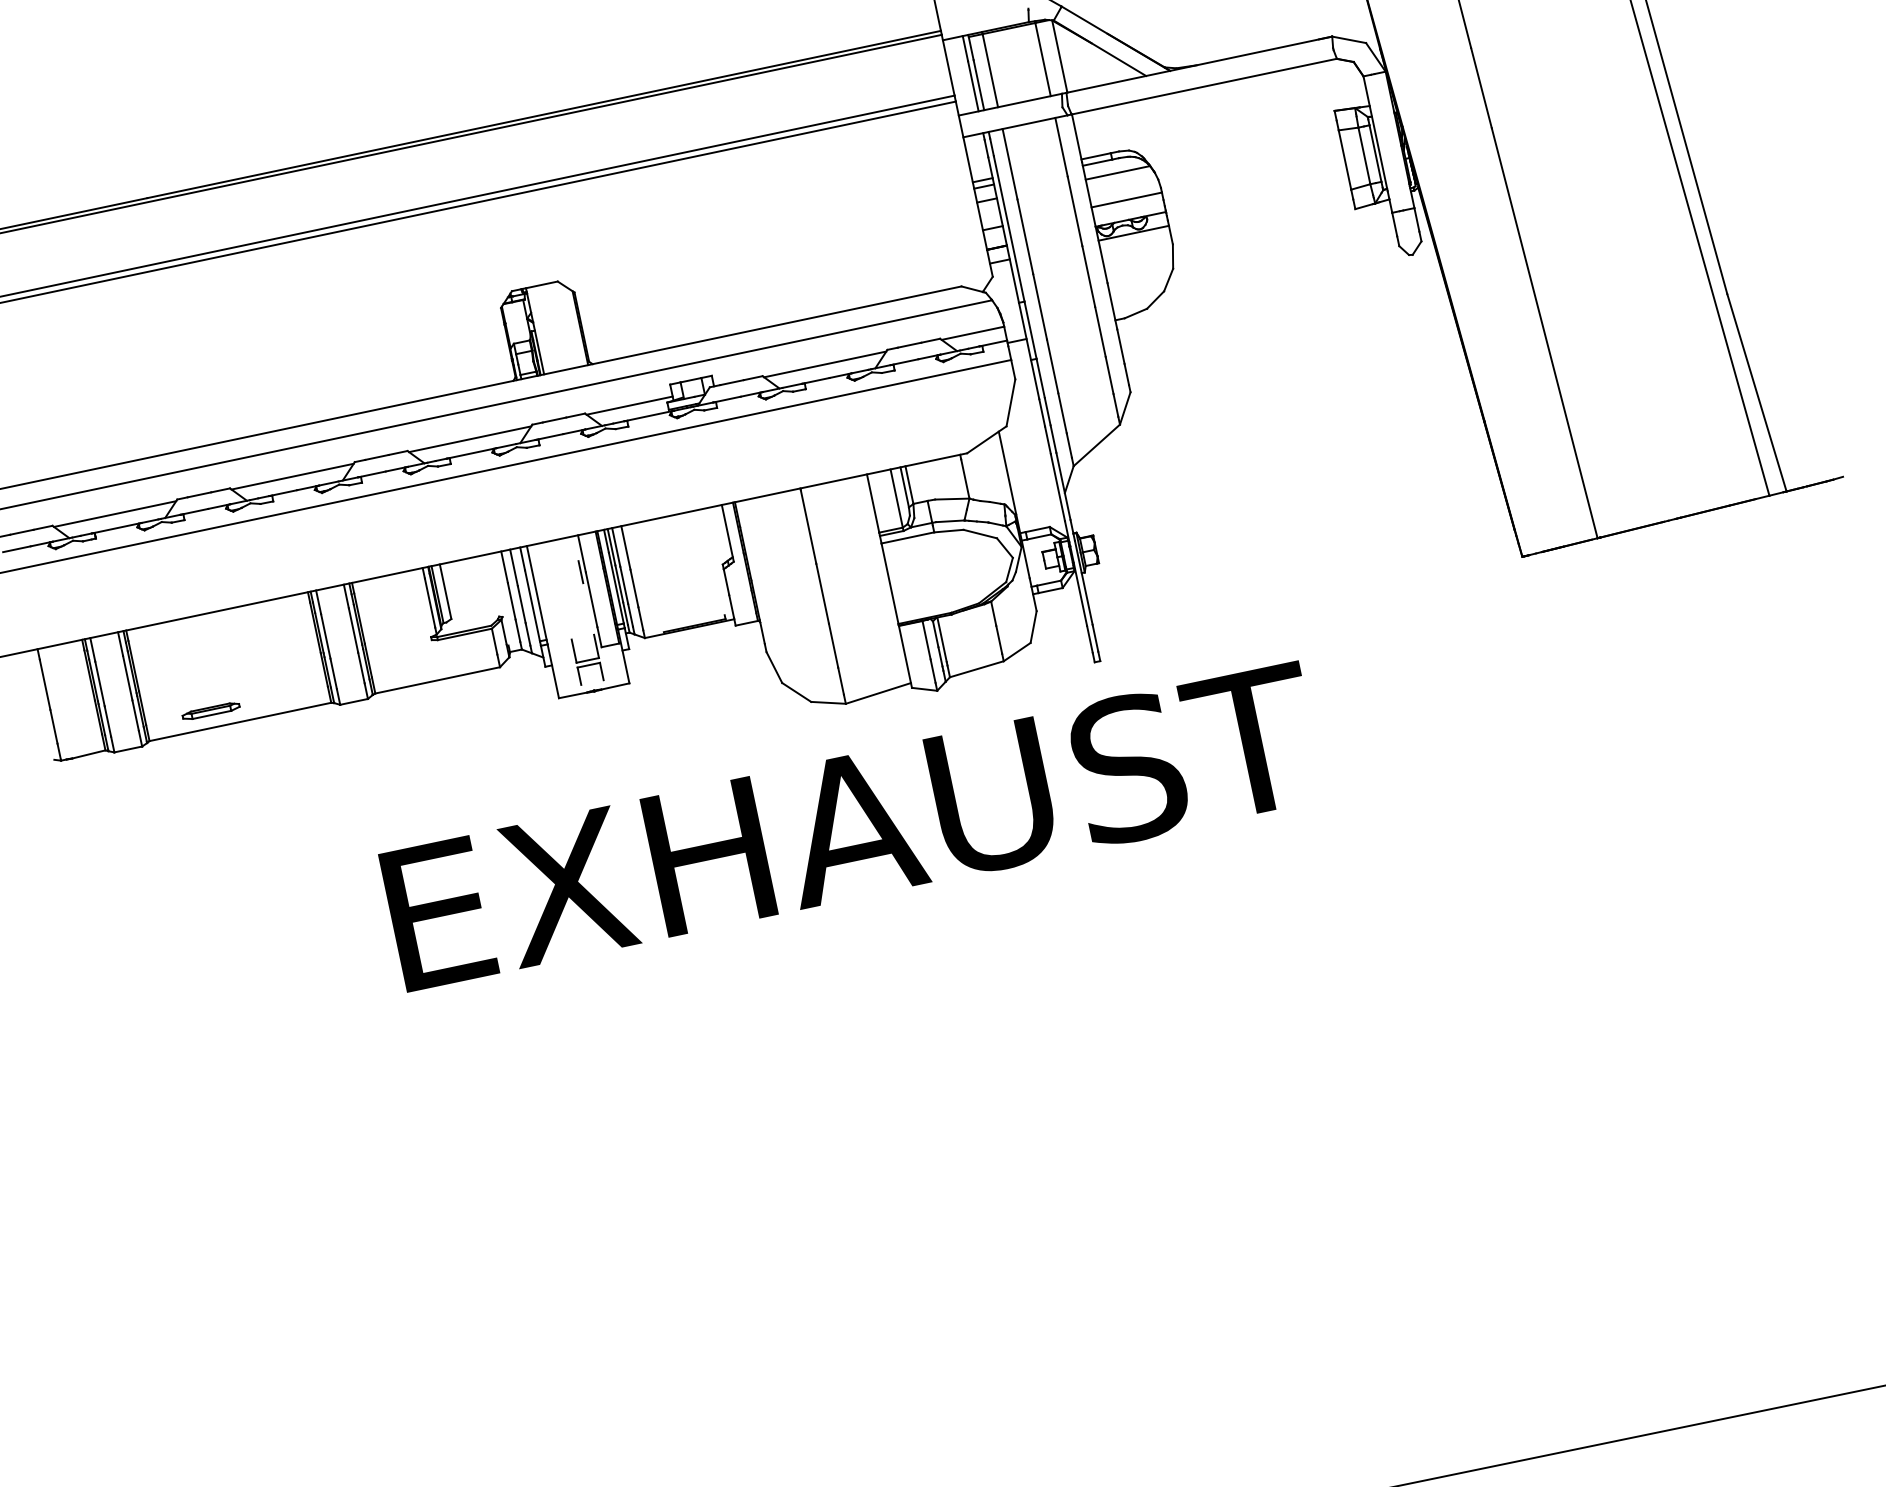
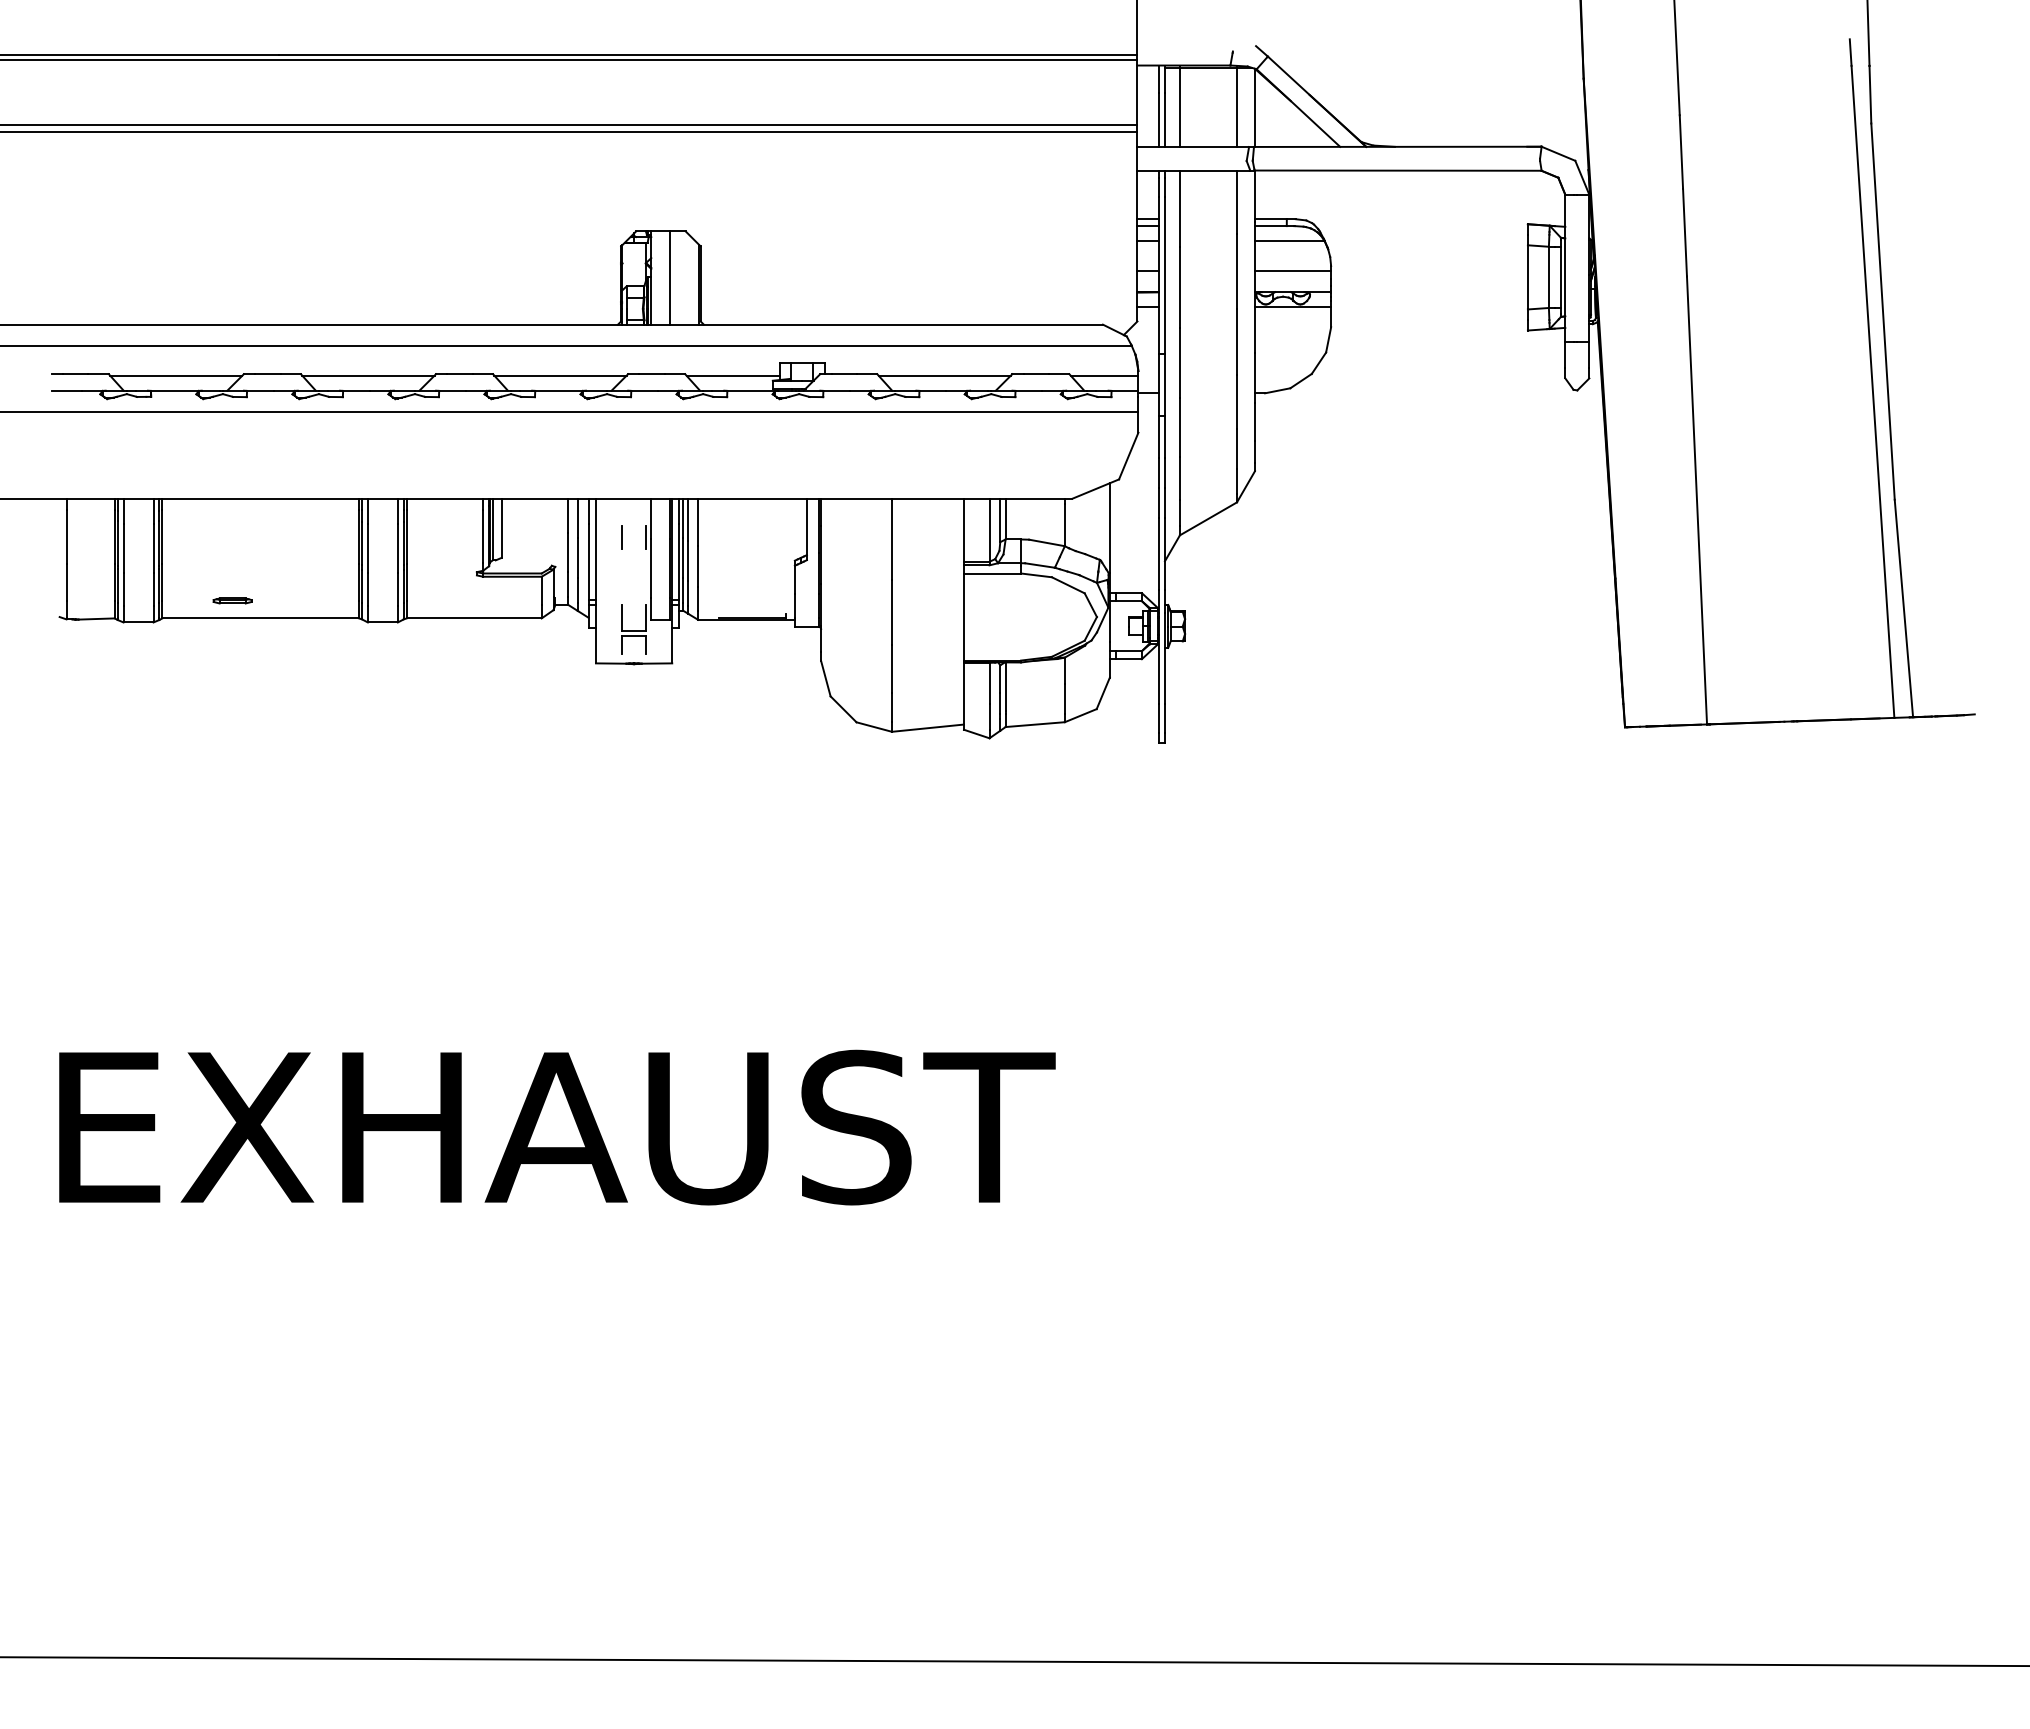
line: (552, 327) -> (670, 277), added
line: (558, 576) -> (621, 537), added
part: (210, 710) -> (232, 600), size x0.62
text: (852, 826) -> (557, 1127), moved

